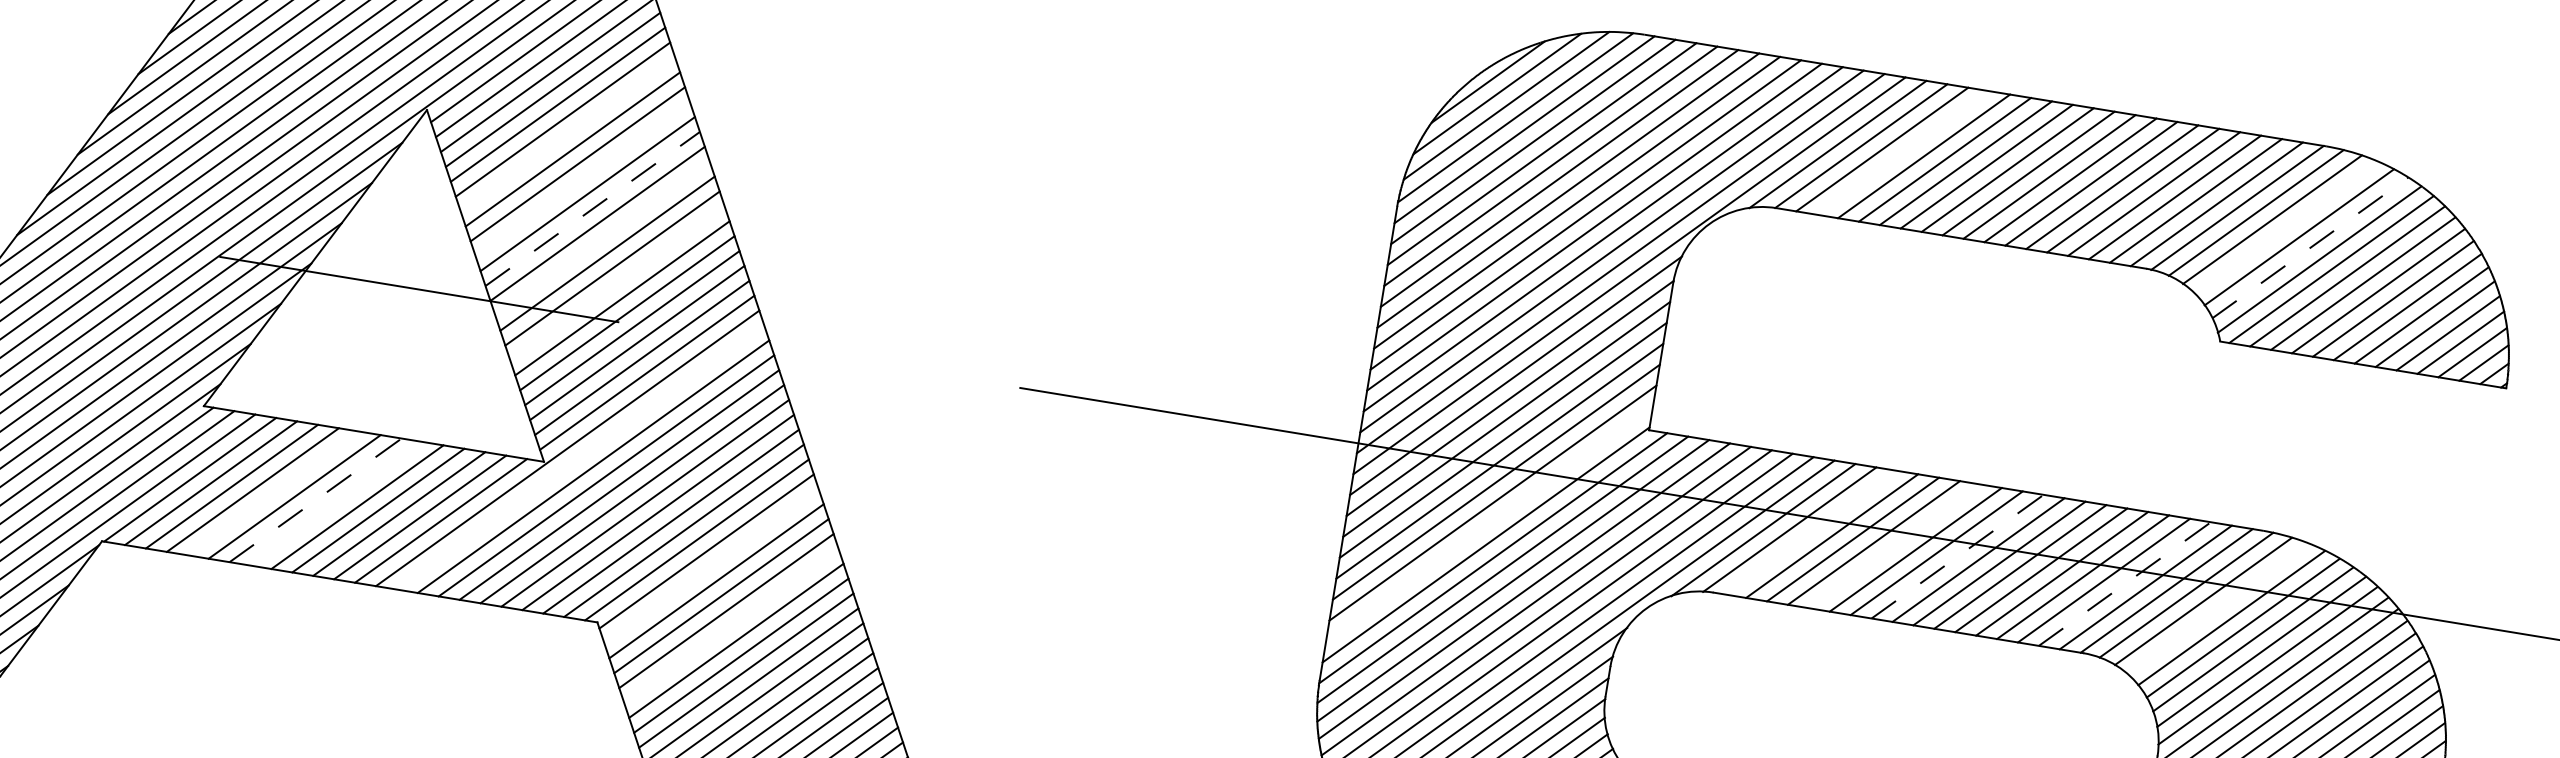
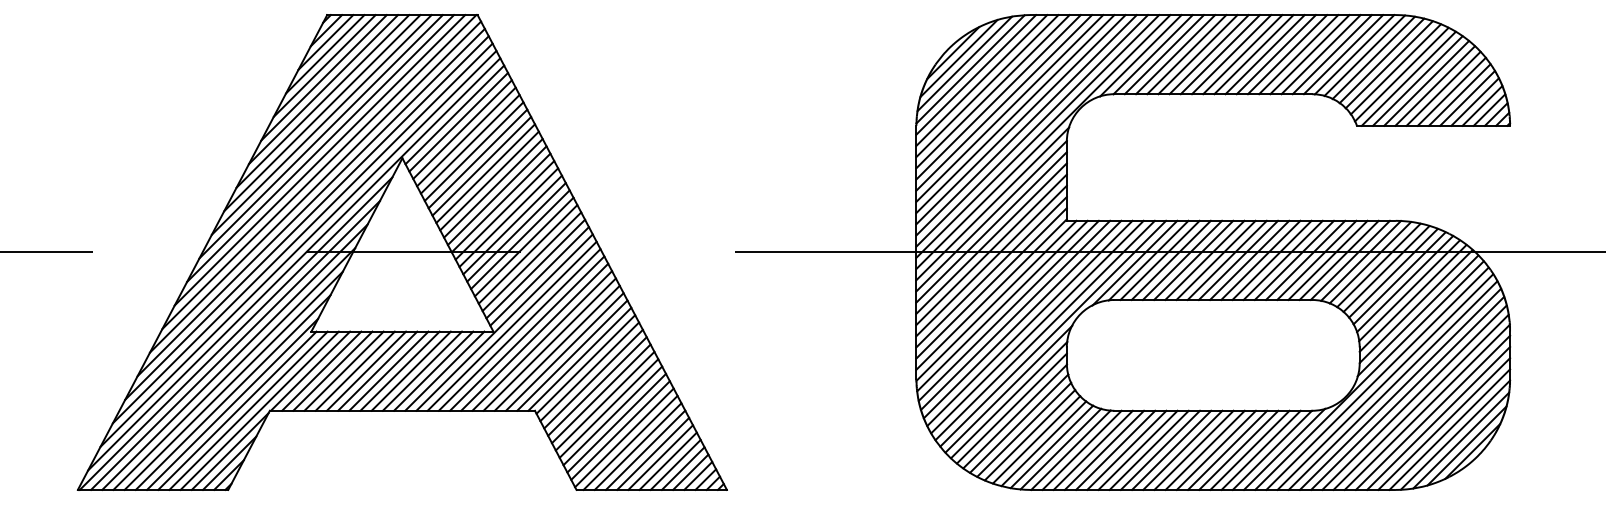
line: (567, 133) -> (477, 158), added
line: (1903, 152) -> (1175, 54), added
line: (582, 178) -> (489, 180), added
line: (593, 208) -> (497, 195), dashed -> solid
line: (2286, 226) -> (1381, 60), added
line: (601, 238) -> (504, 210), added
line: (2309, 248) -> (1395, 69), dashed -> solid
line: (617, 283) -> (516, 232), added
line: (579, 455) -> (511, 325), added
line: (272, 491) -> (354, 370), added
line: (315, 500) -> (377, 371), dashed -> solid
line: (336, 502) -> (388, 370), added
line: (1489, 524) -> (991, 283), added
line: (1810, 530) -> (1159, 259), added
line: (1894, 544) -> (1204, 259), added
line: (1957, 556) -> (1238, 260), dashed -> solid
line: (711, 565) -> (589, 371), added
line: (2123, 584) -> (1327, 260), dashed -> solid
line: (2217, 609) -> (1378, 265), added
line: (730, 624) -> (604, 400), added

